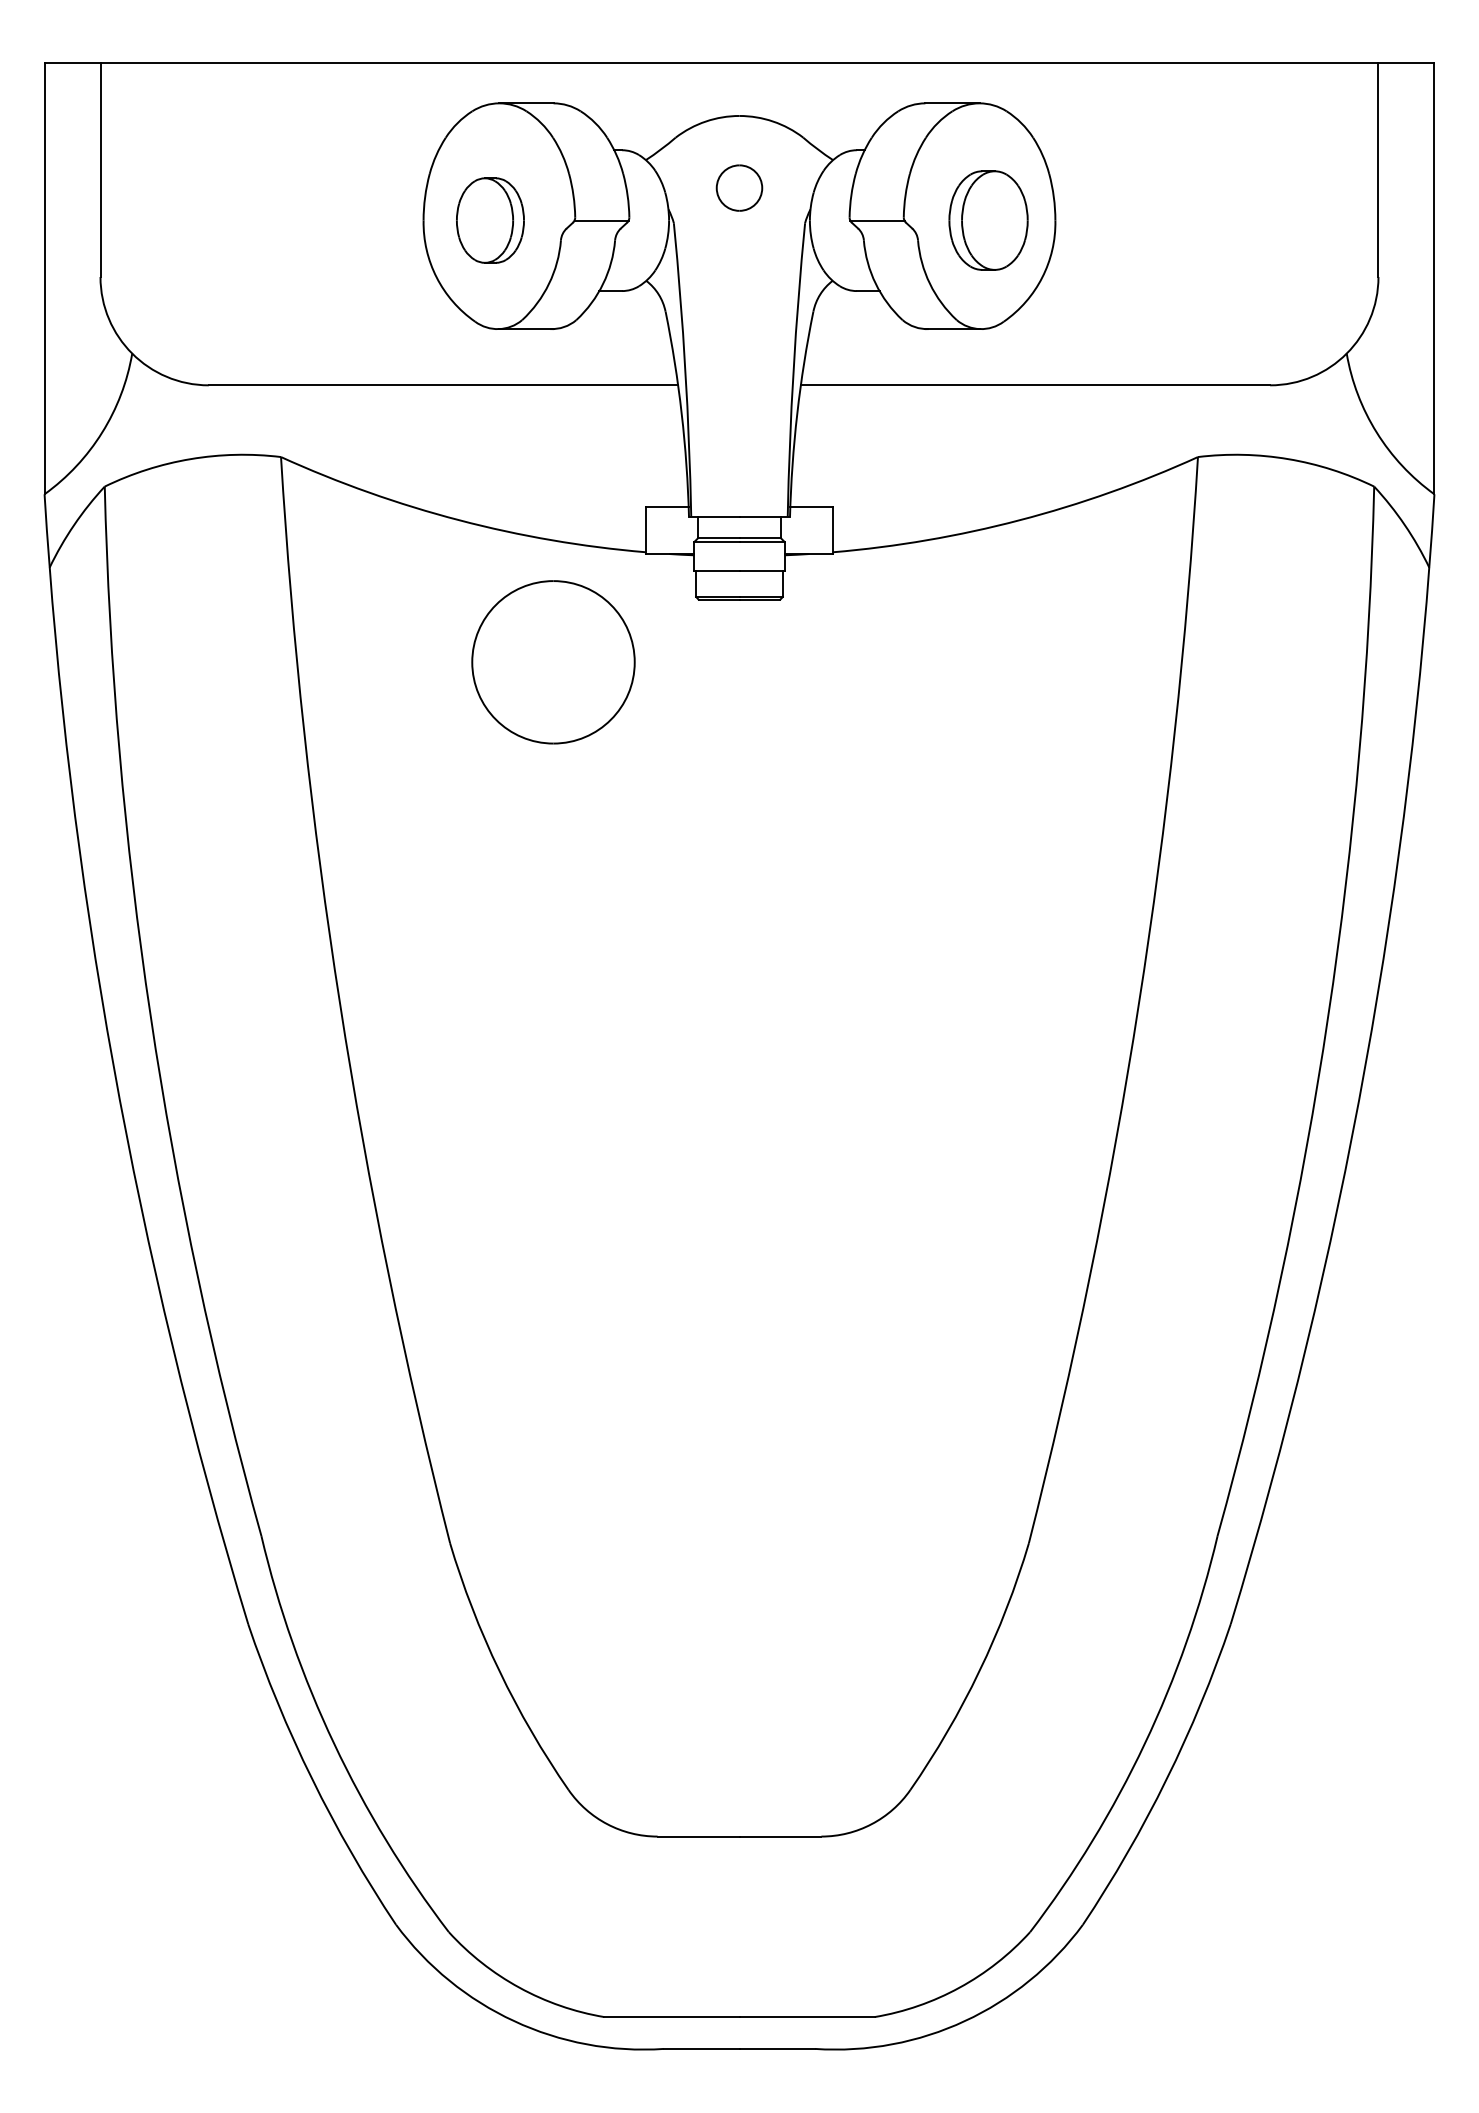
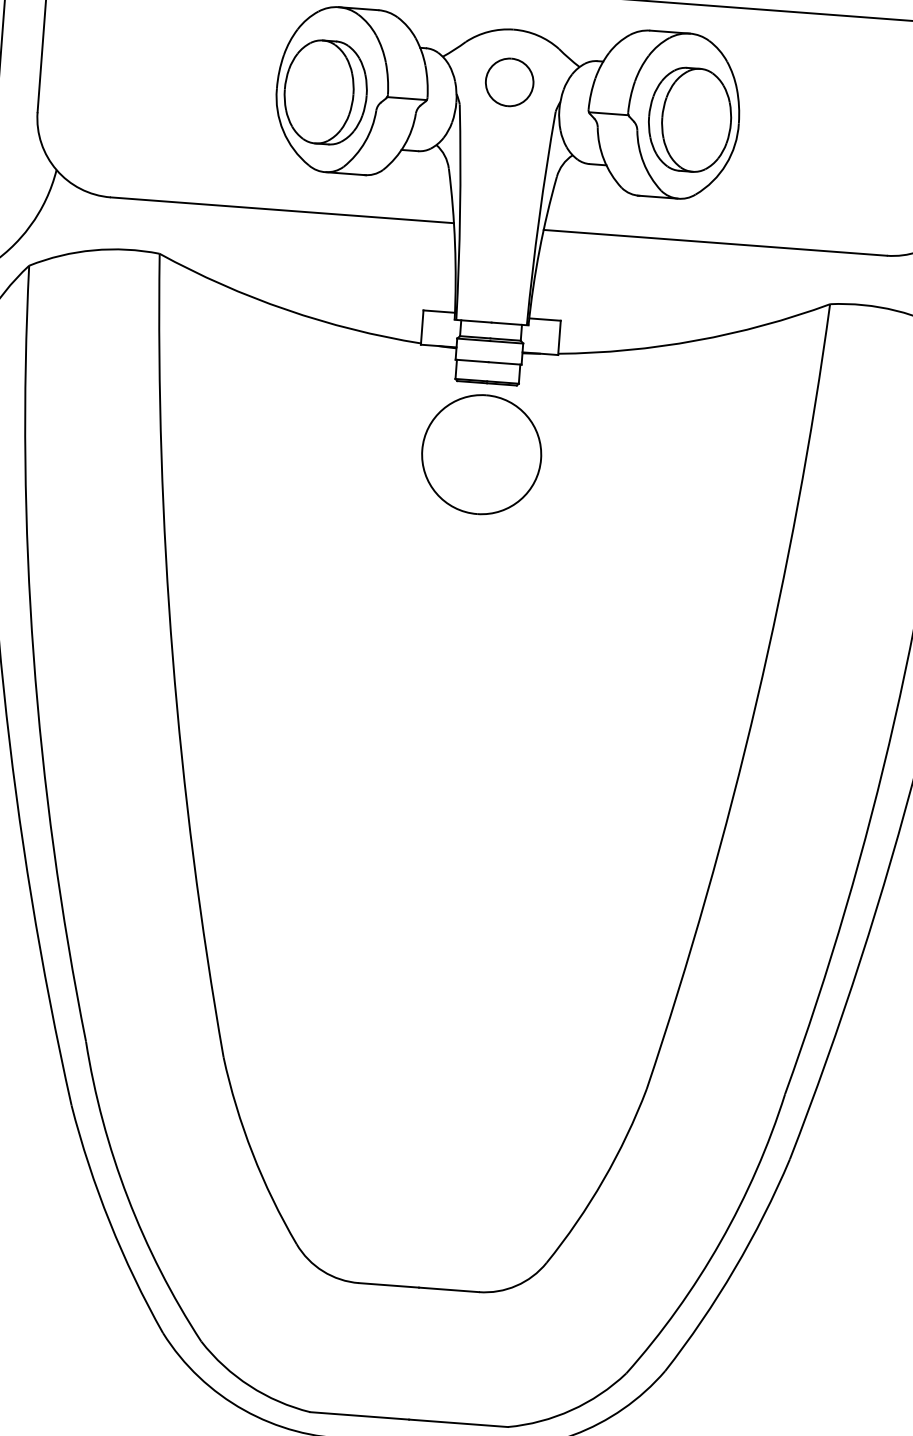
part: (739, 187) -> (509, 81), size x1.43
part: (490, 220) -> (325, 92), size x1.67
part: (988, 220) -> (689, 119), size x1.43
part: (553, 662) -> (481, 454), moved

